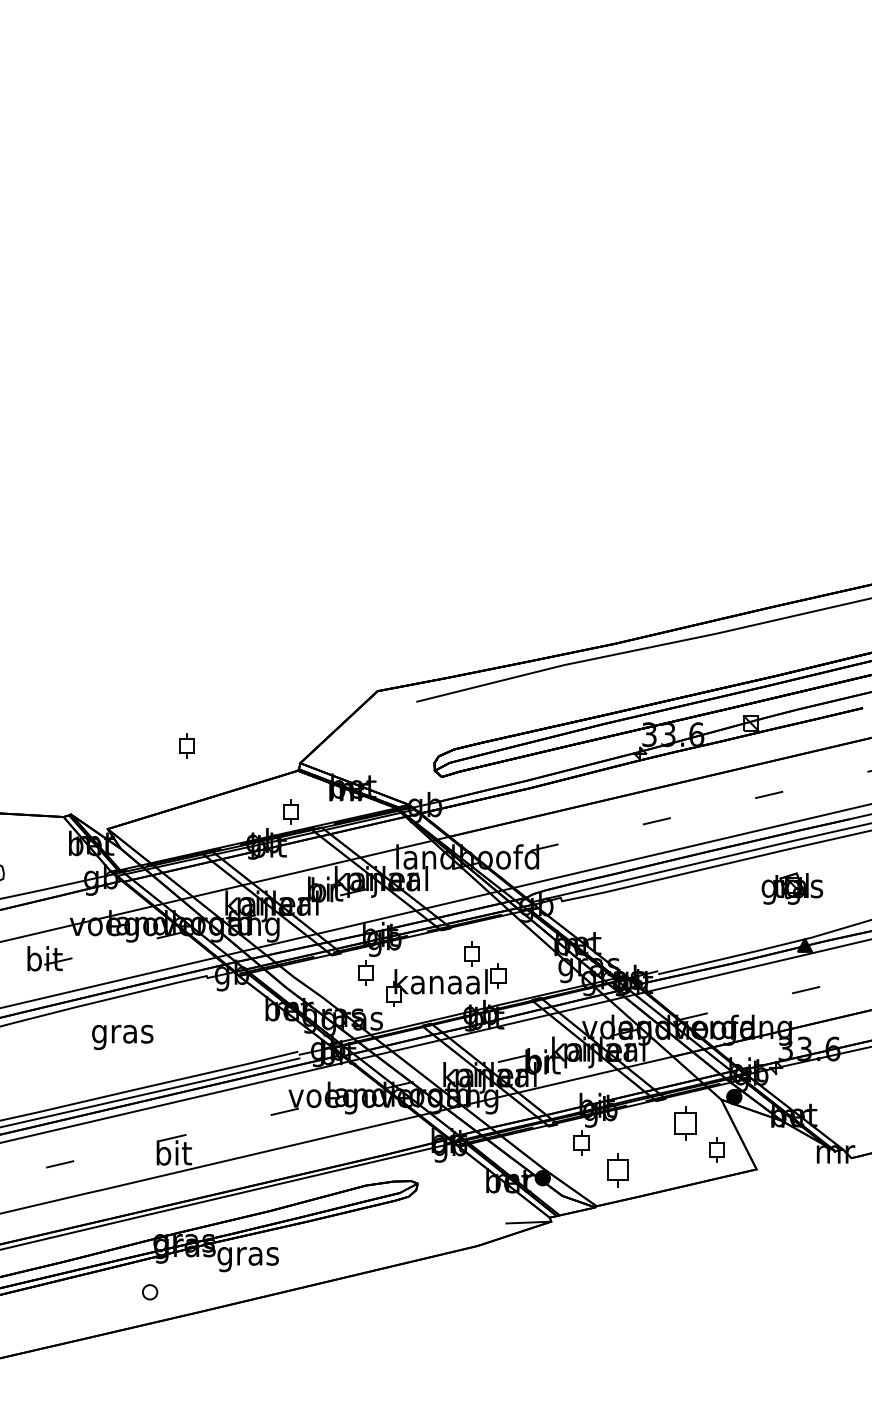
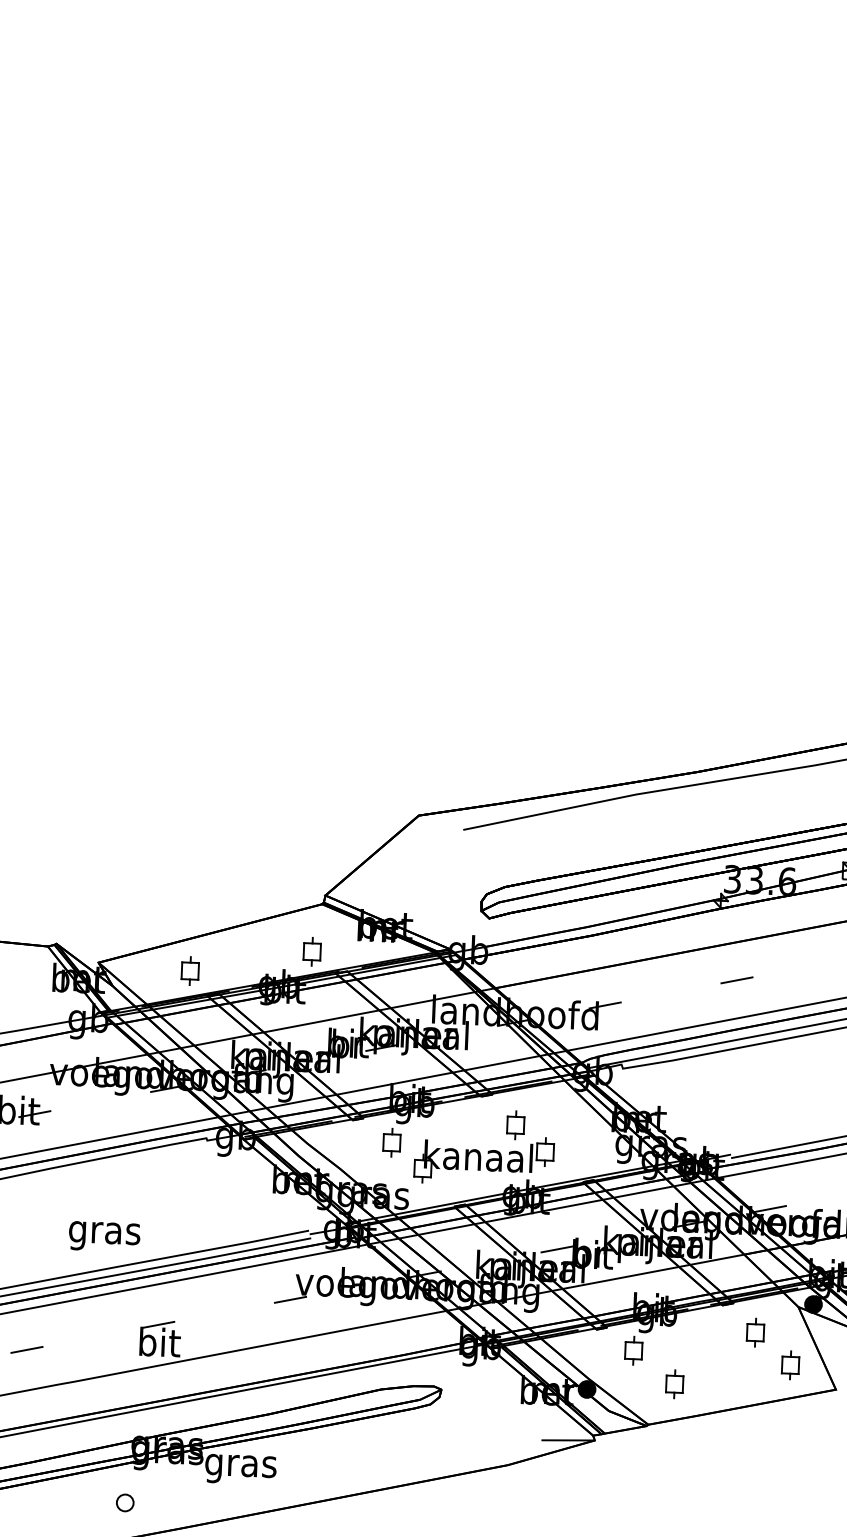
part: (186, 745) -> (189, 970), moved
text: (122, 1037) -> (104, 1236), moved
part: (685, 1122) -> (755, 1331), size x0.71
part: (617, 1170) -> (674, 1384), size x0.71

